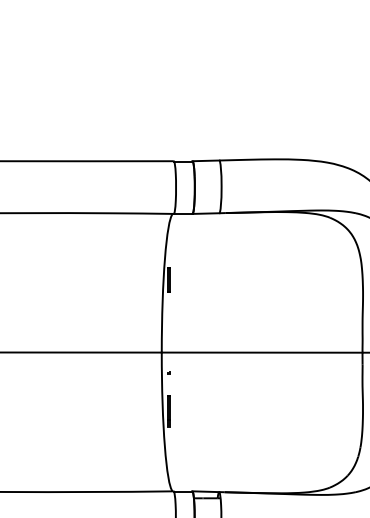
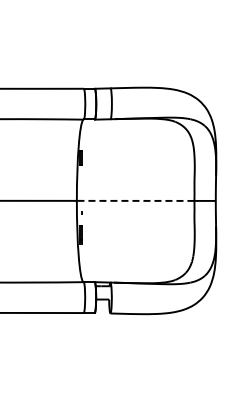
line: (261, 351) -> (135, 200), solid -> dashed

